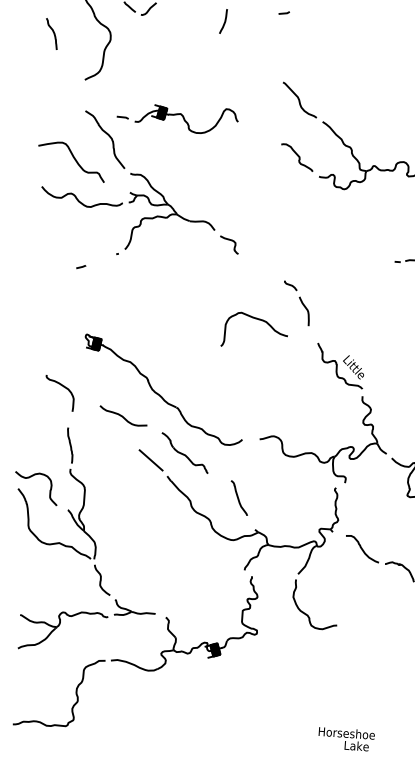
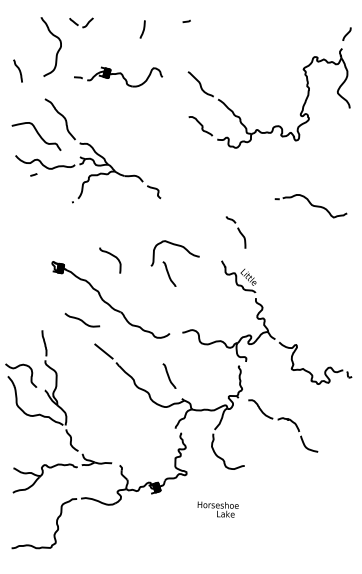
curve: (52, 33) -> (18, 70), moved
part: (177, 118) -> (118, 76), moved
line: (80, 266) -> (33, 174), moved
part: (295, 303) -> (235, 232), moved
curve: (245, 357) -> (169, 273), added
curve: (63, 387) -> (112, 256), moved
part: (185, 452) -> (128, 344), removed
text: (345, 739) -> (217, 509), moved

